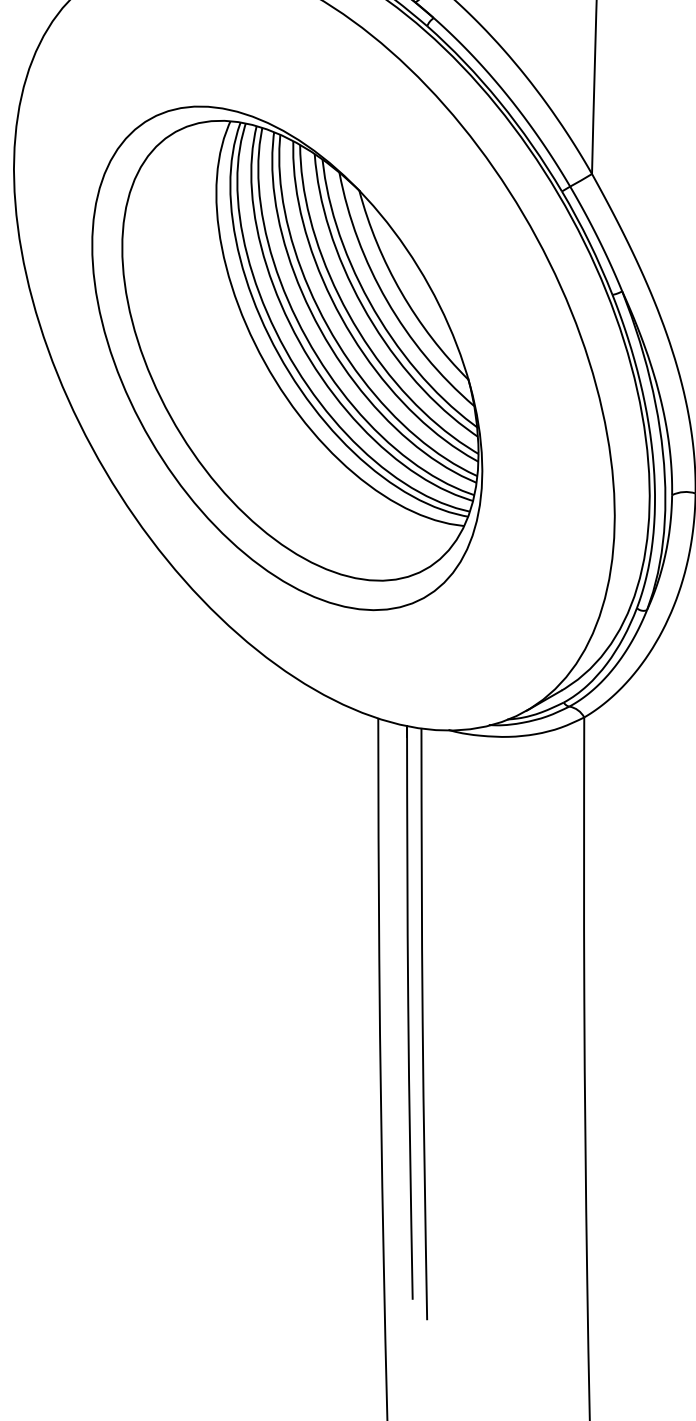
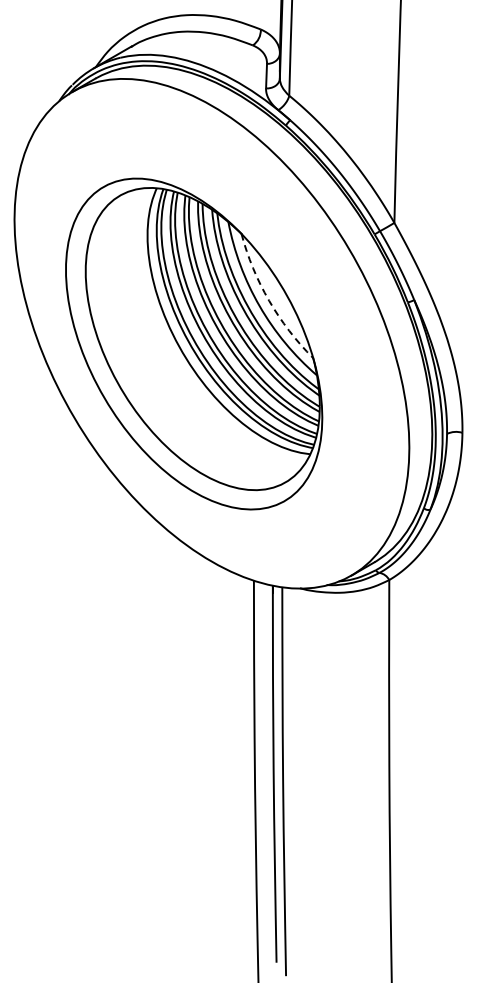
arc: (401, 292) -> (269, 300), solid -> dashed

